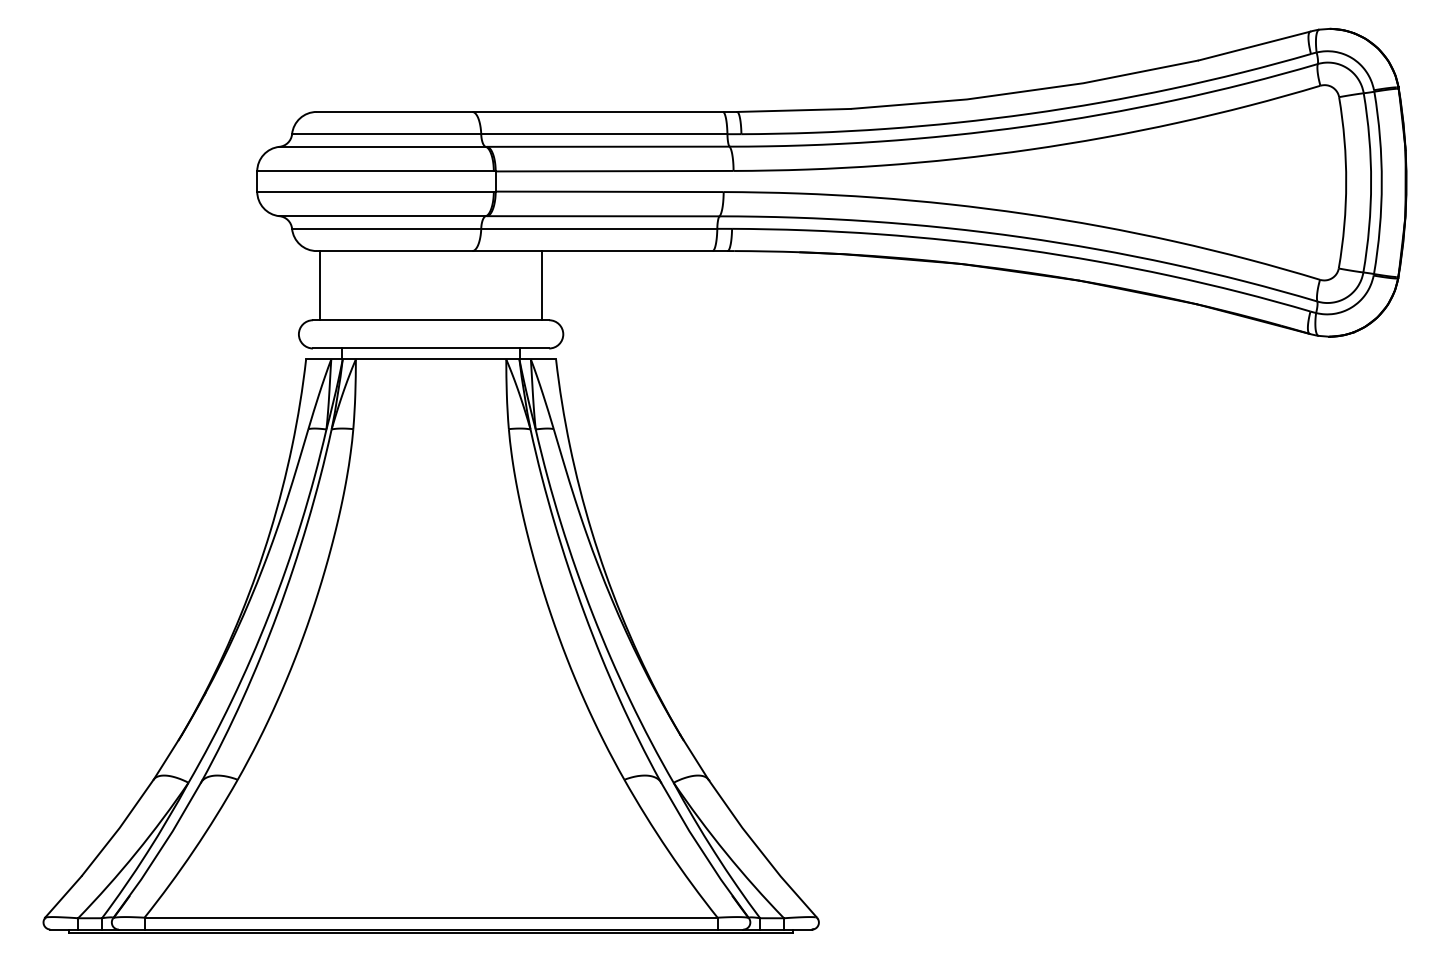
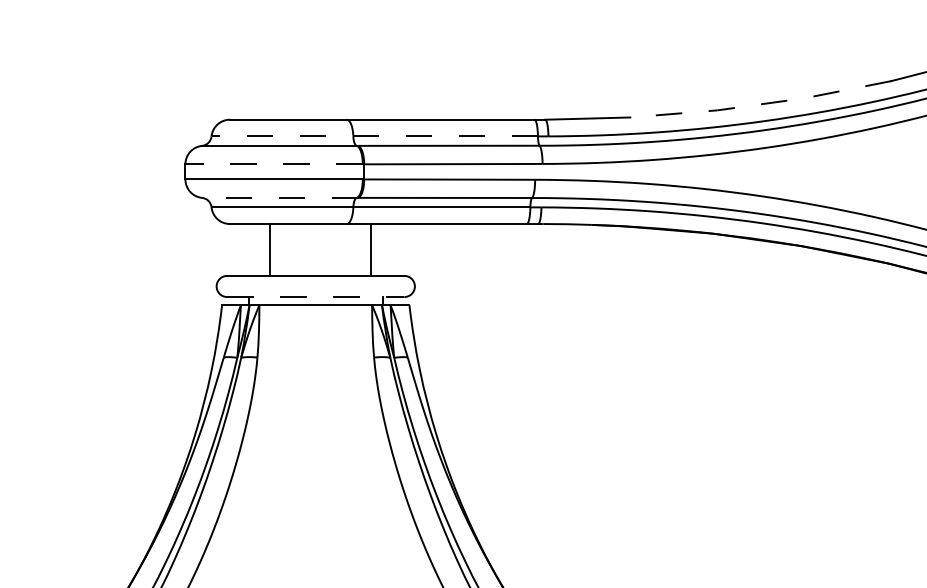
line: (1025, 91) -> (761, 104), solid -> dashed
line: (509, 134) -> (374, 136), solid -> dashed
line: (375, 171) -> (274, 164), solid -> dashed
line: (383, 216) -> (280, 198), solid -> dashed
line: (319, 285) -> (269, 249), moved
line: (542, 285) -> (370, 249), moved
line: (431, 348) -> (316, 297), solid -> dashed

